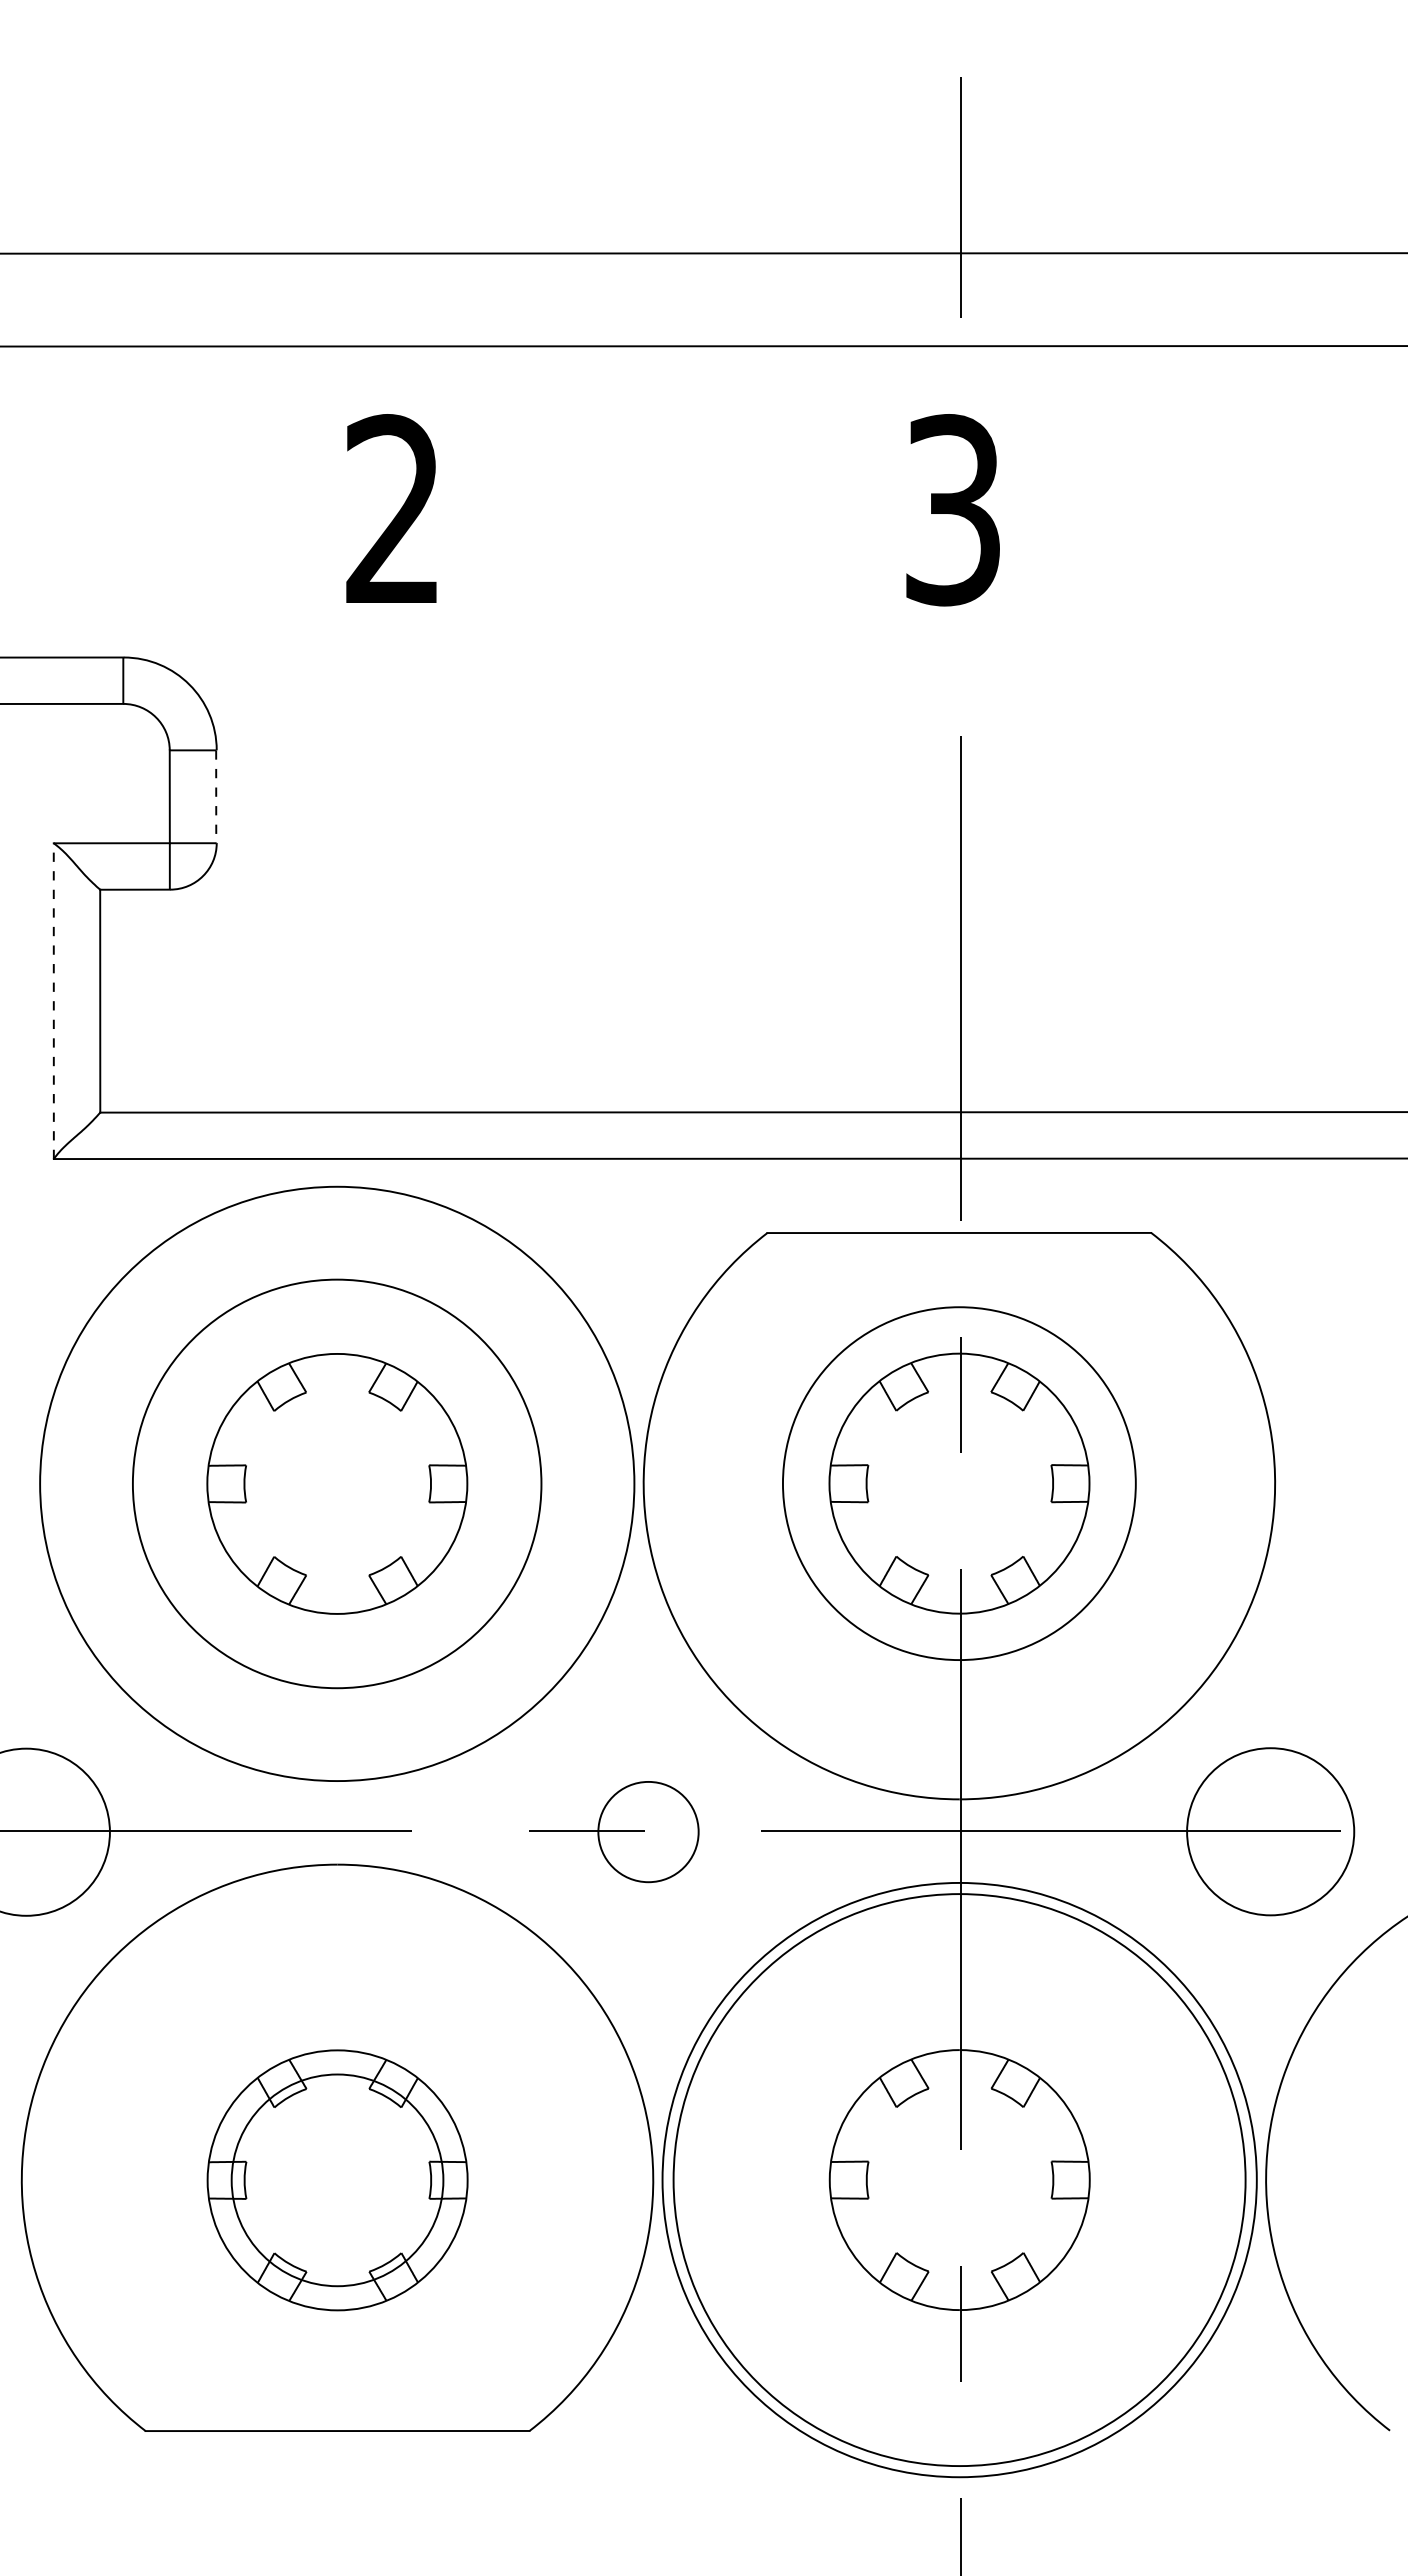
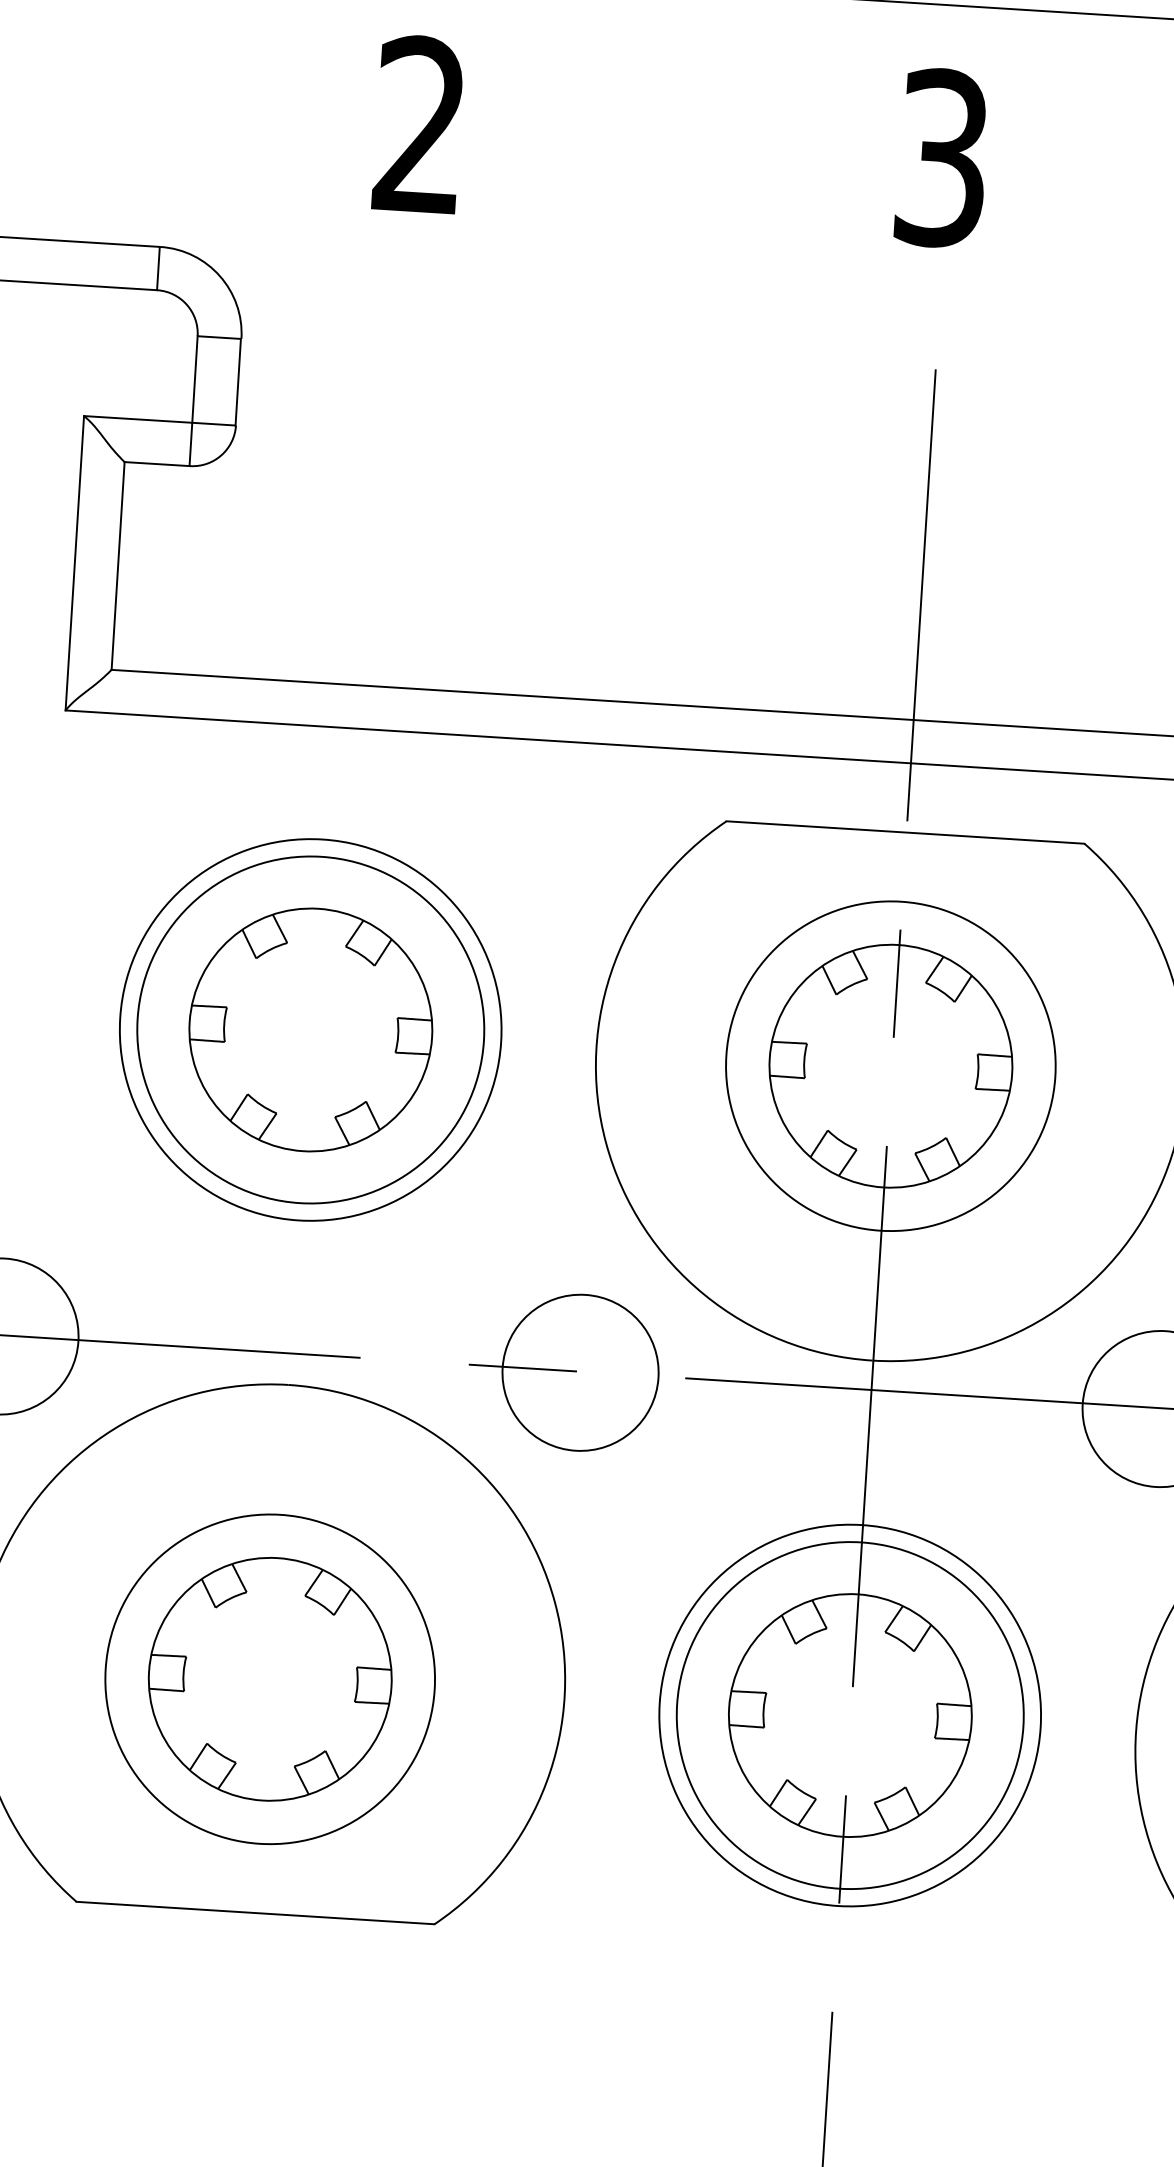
line: (216, 797) -> (238, 382), dashed -> solid
line: (53, 1001) -> (74, 563), dashed -> solid
circle: (336, 1483) -> (310, 1029), size x0.62
circle: (648, 1831) -> (580, 1372), size x1.67
circle: (337, 2179) -> (270, 1678), size x1.67
circle: (959, 2179) -> (850, 1715), size x0.62
circle: (959, 2179) -> (850, 1715), size x0.71

